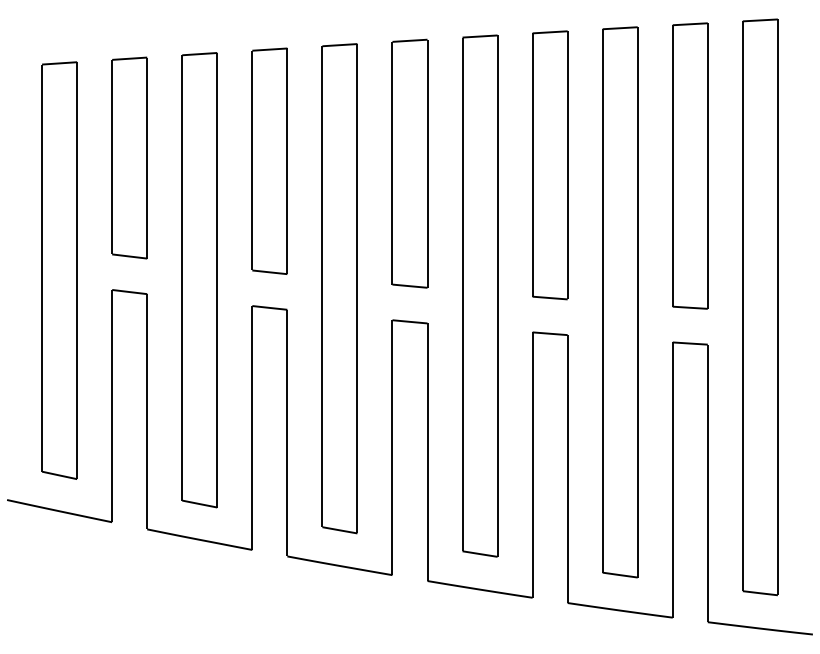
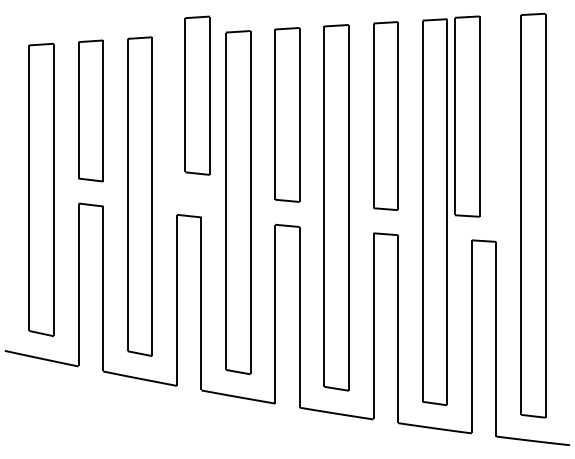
part: (269, 160) -> (197, 95), moved
part: (690, 165) -> (467, 116), moved

